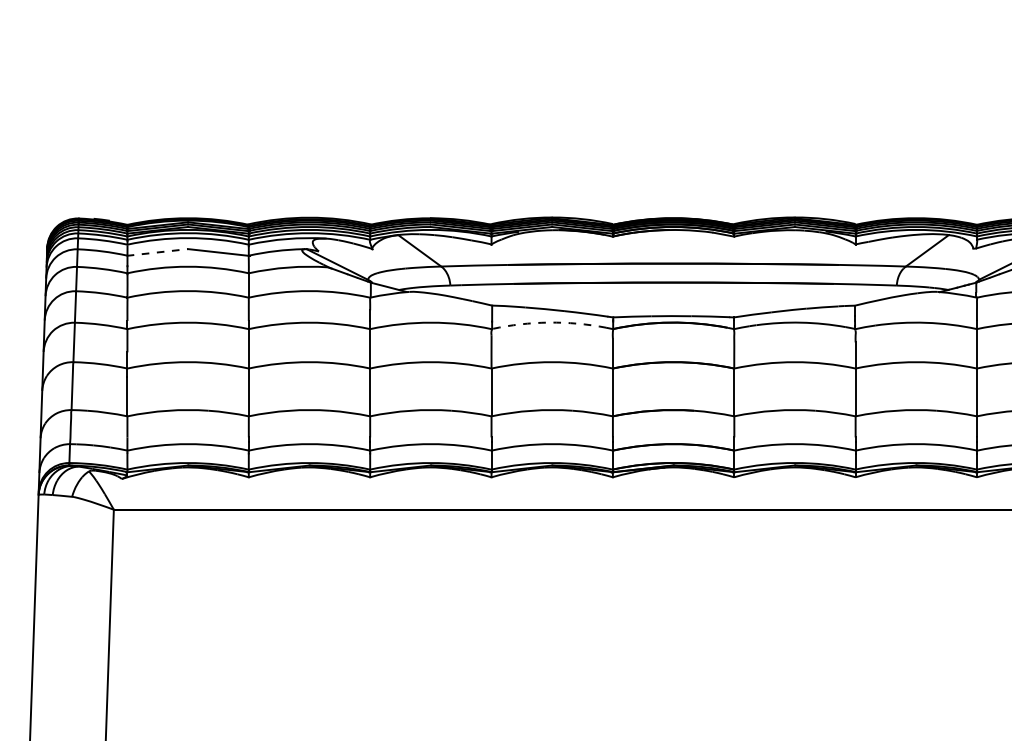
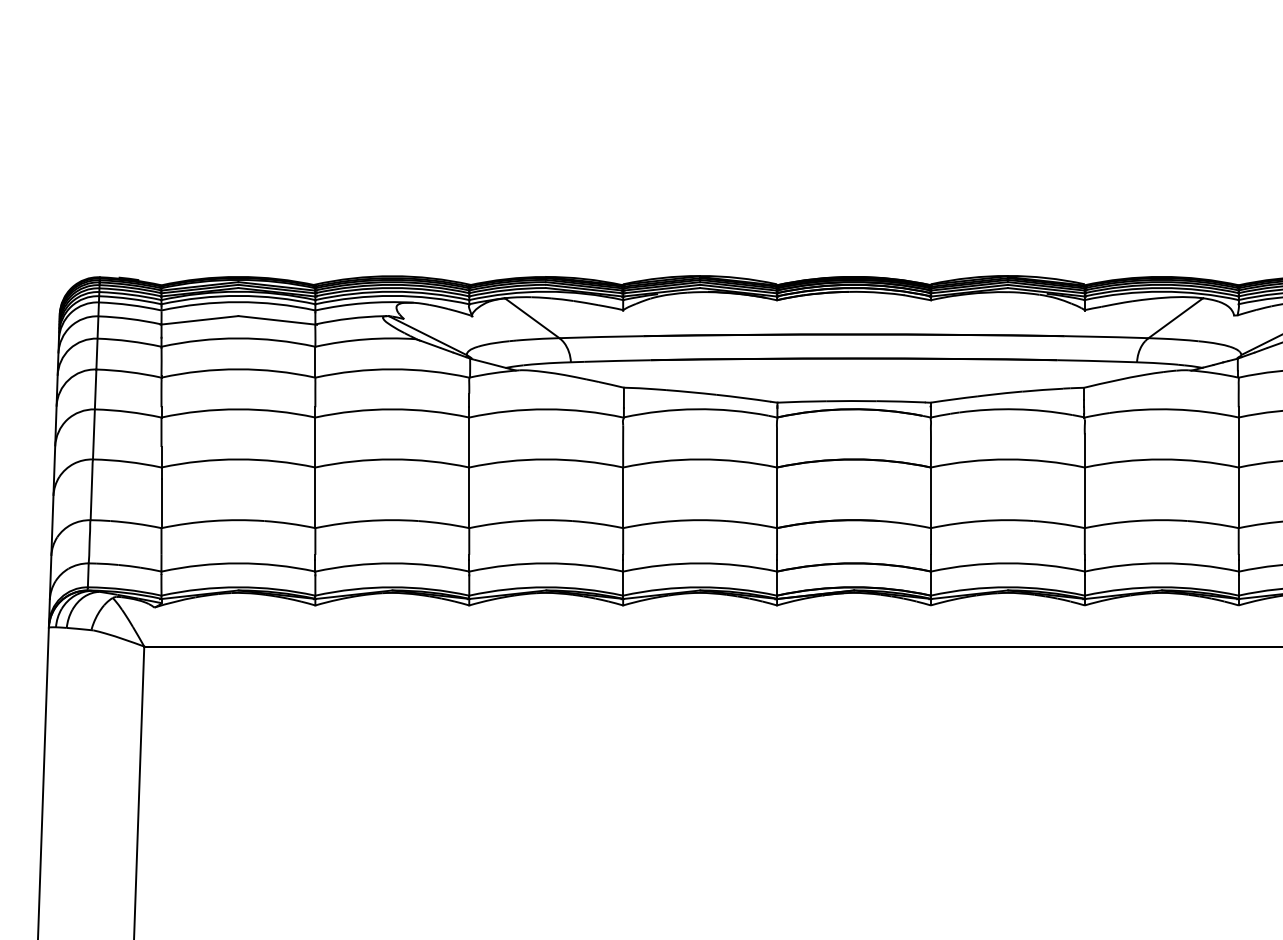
line: (157, 252) -> (199, 320), dashed -> solid
arc: (549, 322) -> (696, 409), dashed -> solid

